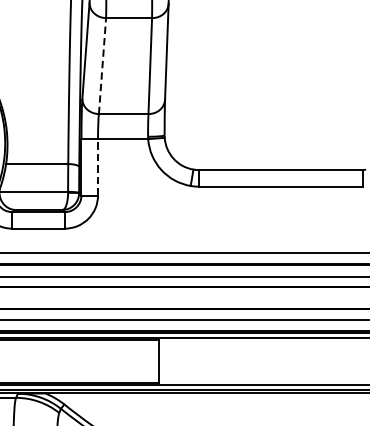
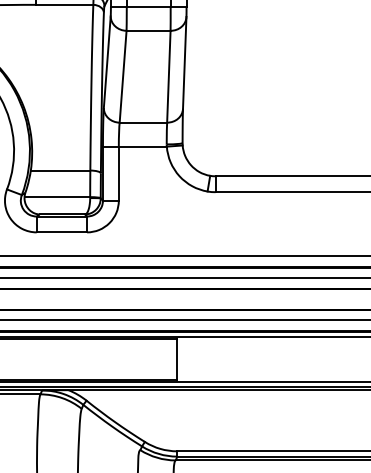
line: (102, 65) -> (123, 76), dashed -> solid
line: (97, 167) -> (118, 173), dashed -> solid

